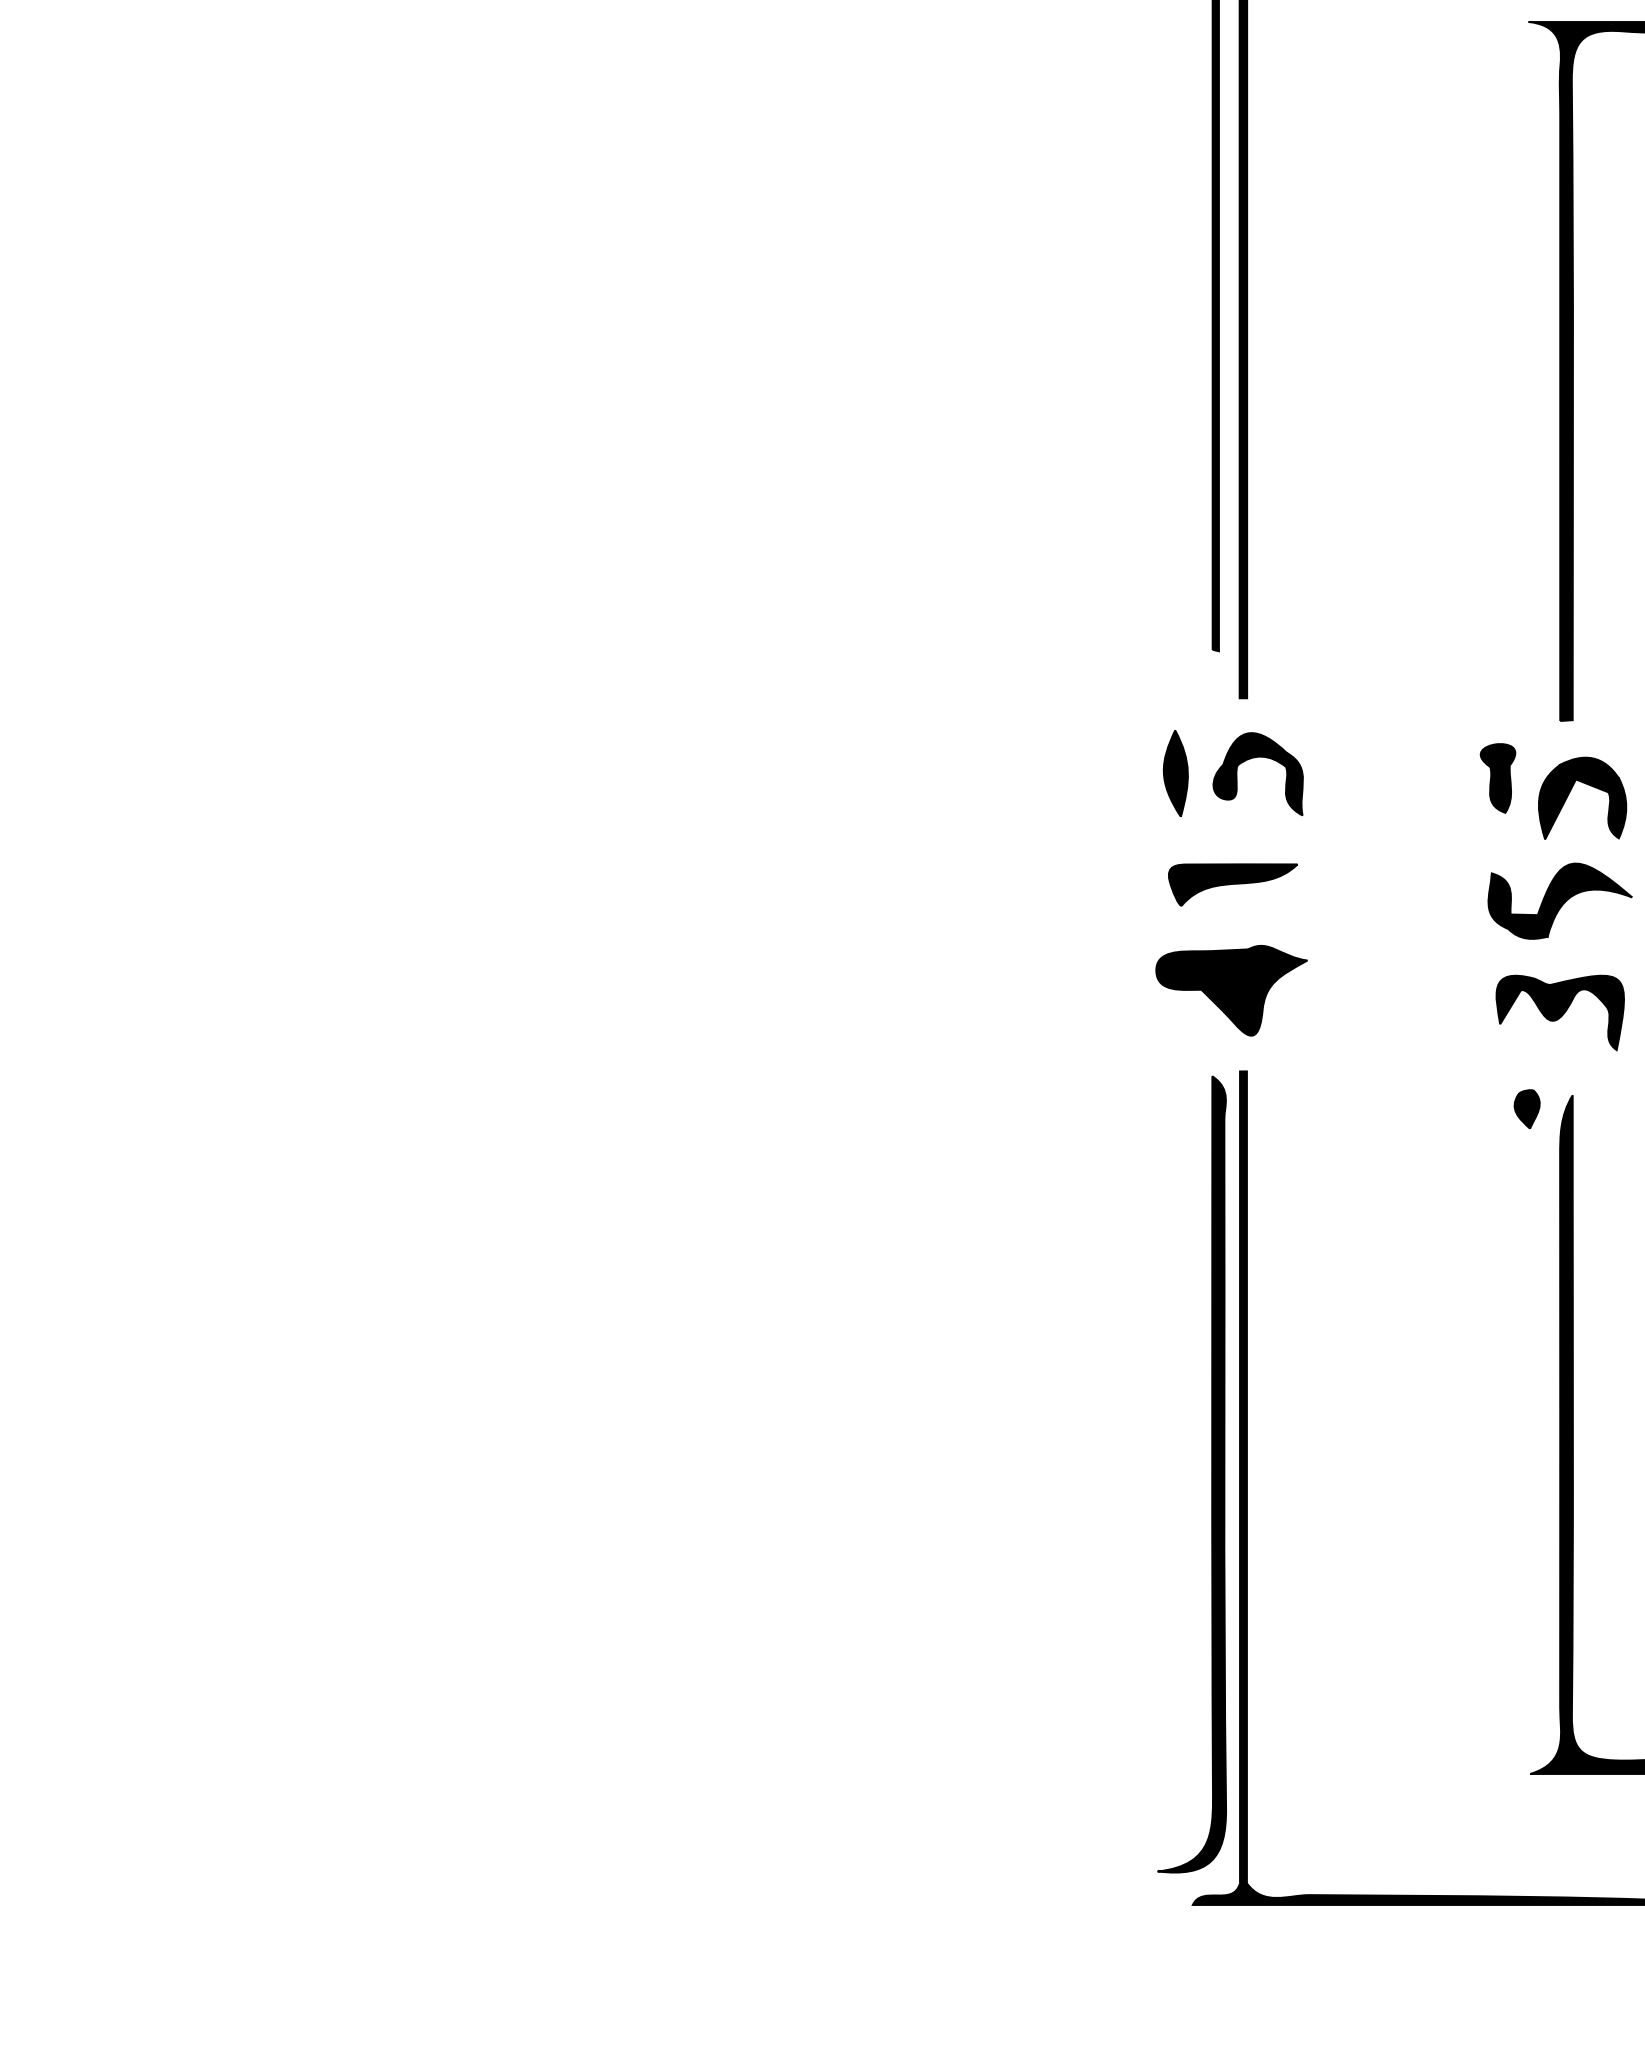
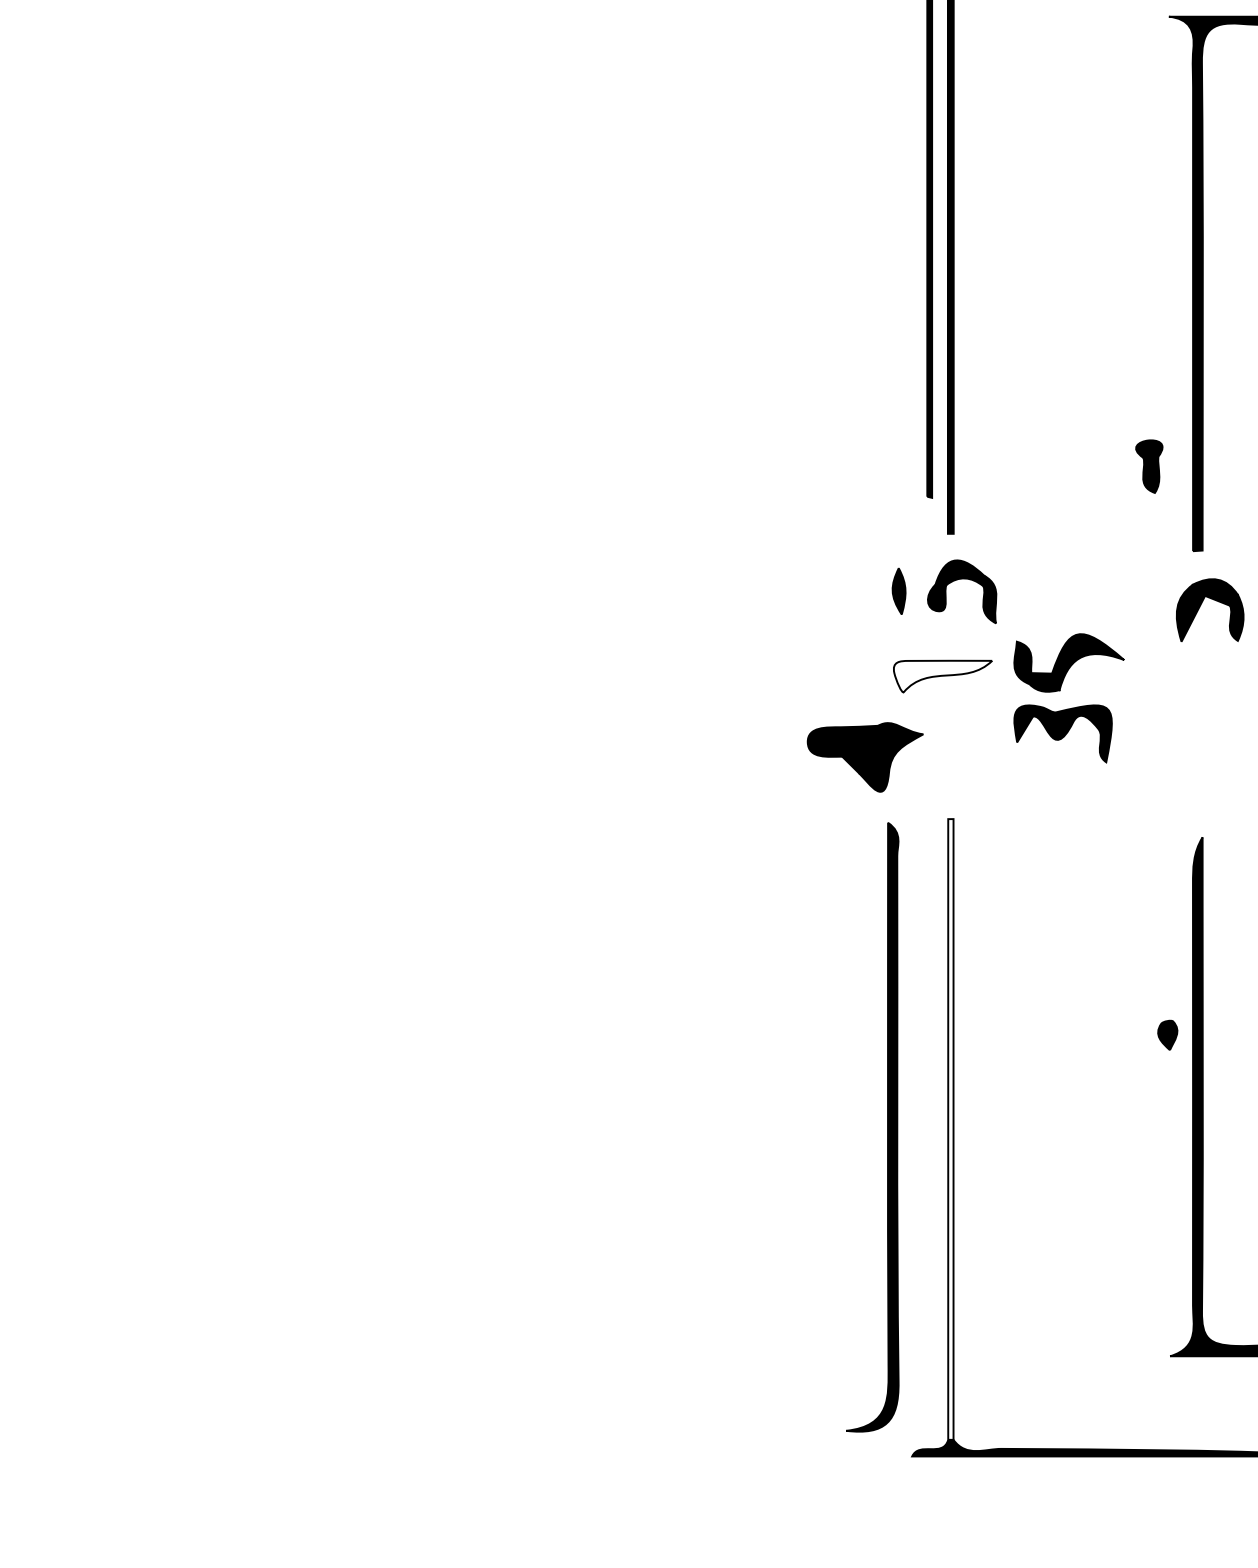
part: (1175, 773) -> (898, 591), size x0.7
part: (1497, 778) -> (1148, 466), moved
fill: (1232, 884) -> (942, 676), removed
part: (1559, 900) -> (1068, 662), moved
part: (1231, 990) -> (865, 757), moved
part: (1559, 1012) -> (1062, 733), moved
part: (1526, 1109) -> (1167, 1035), moved
part: (1211, 1474) -> (887, 1127), moved
fill: (1243, 1477) -> (950, 1129), removed

